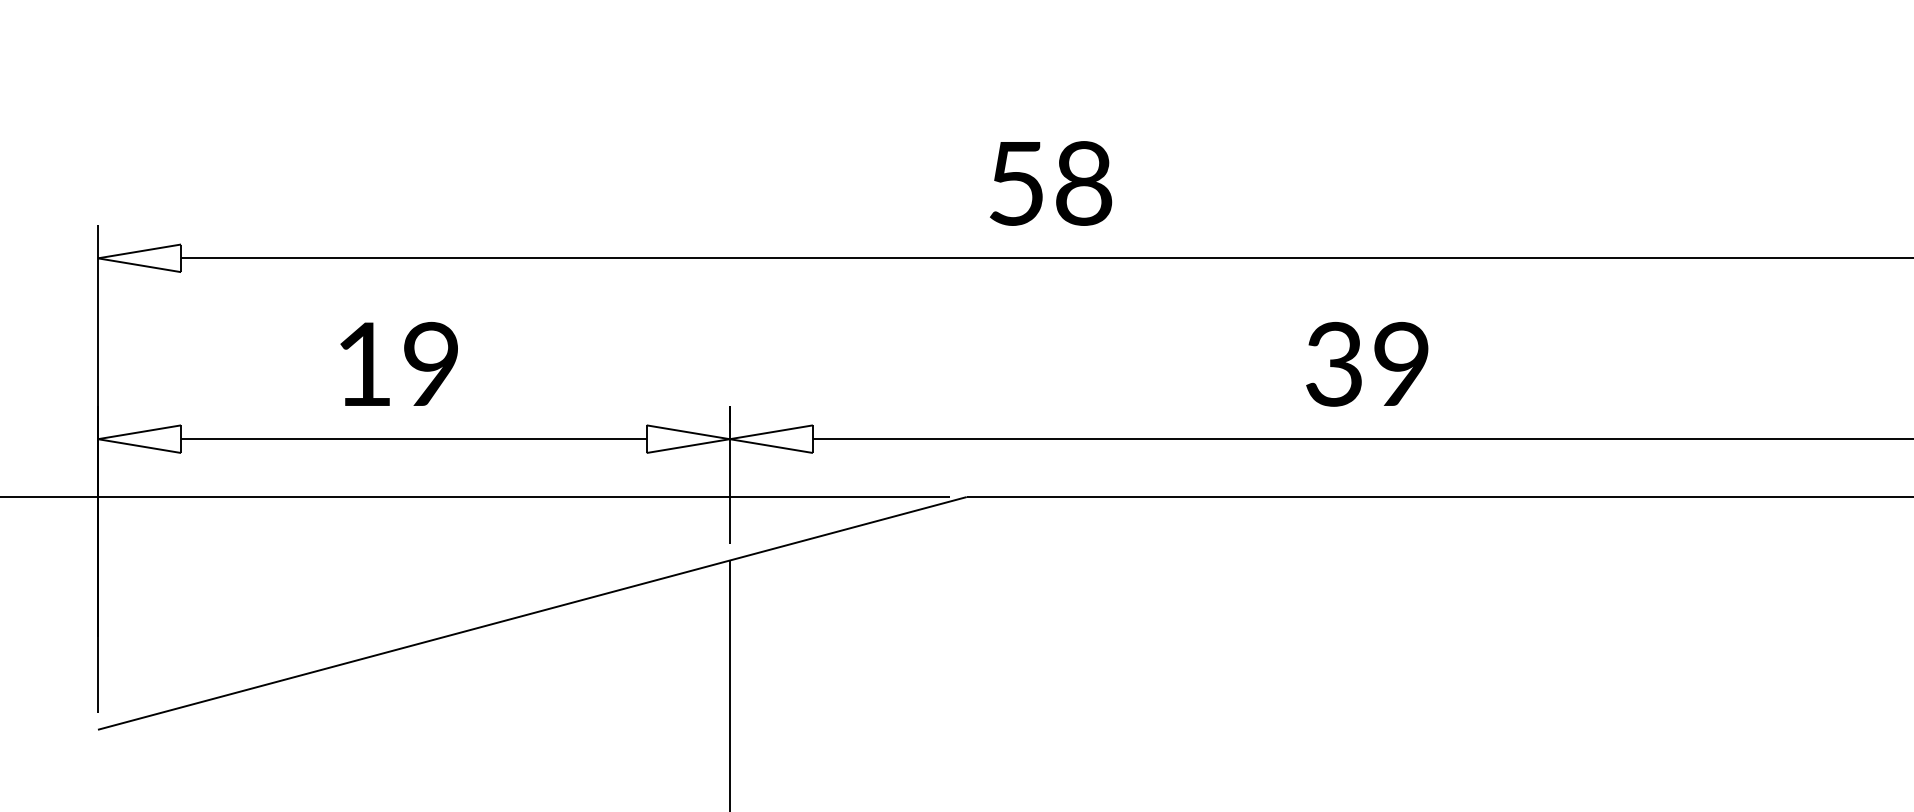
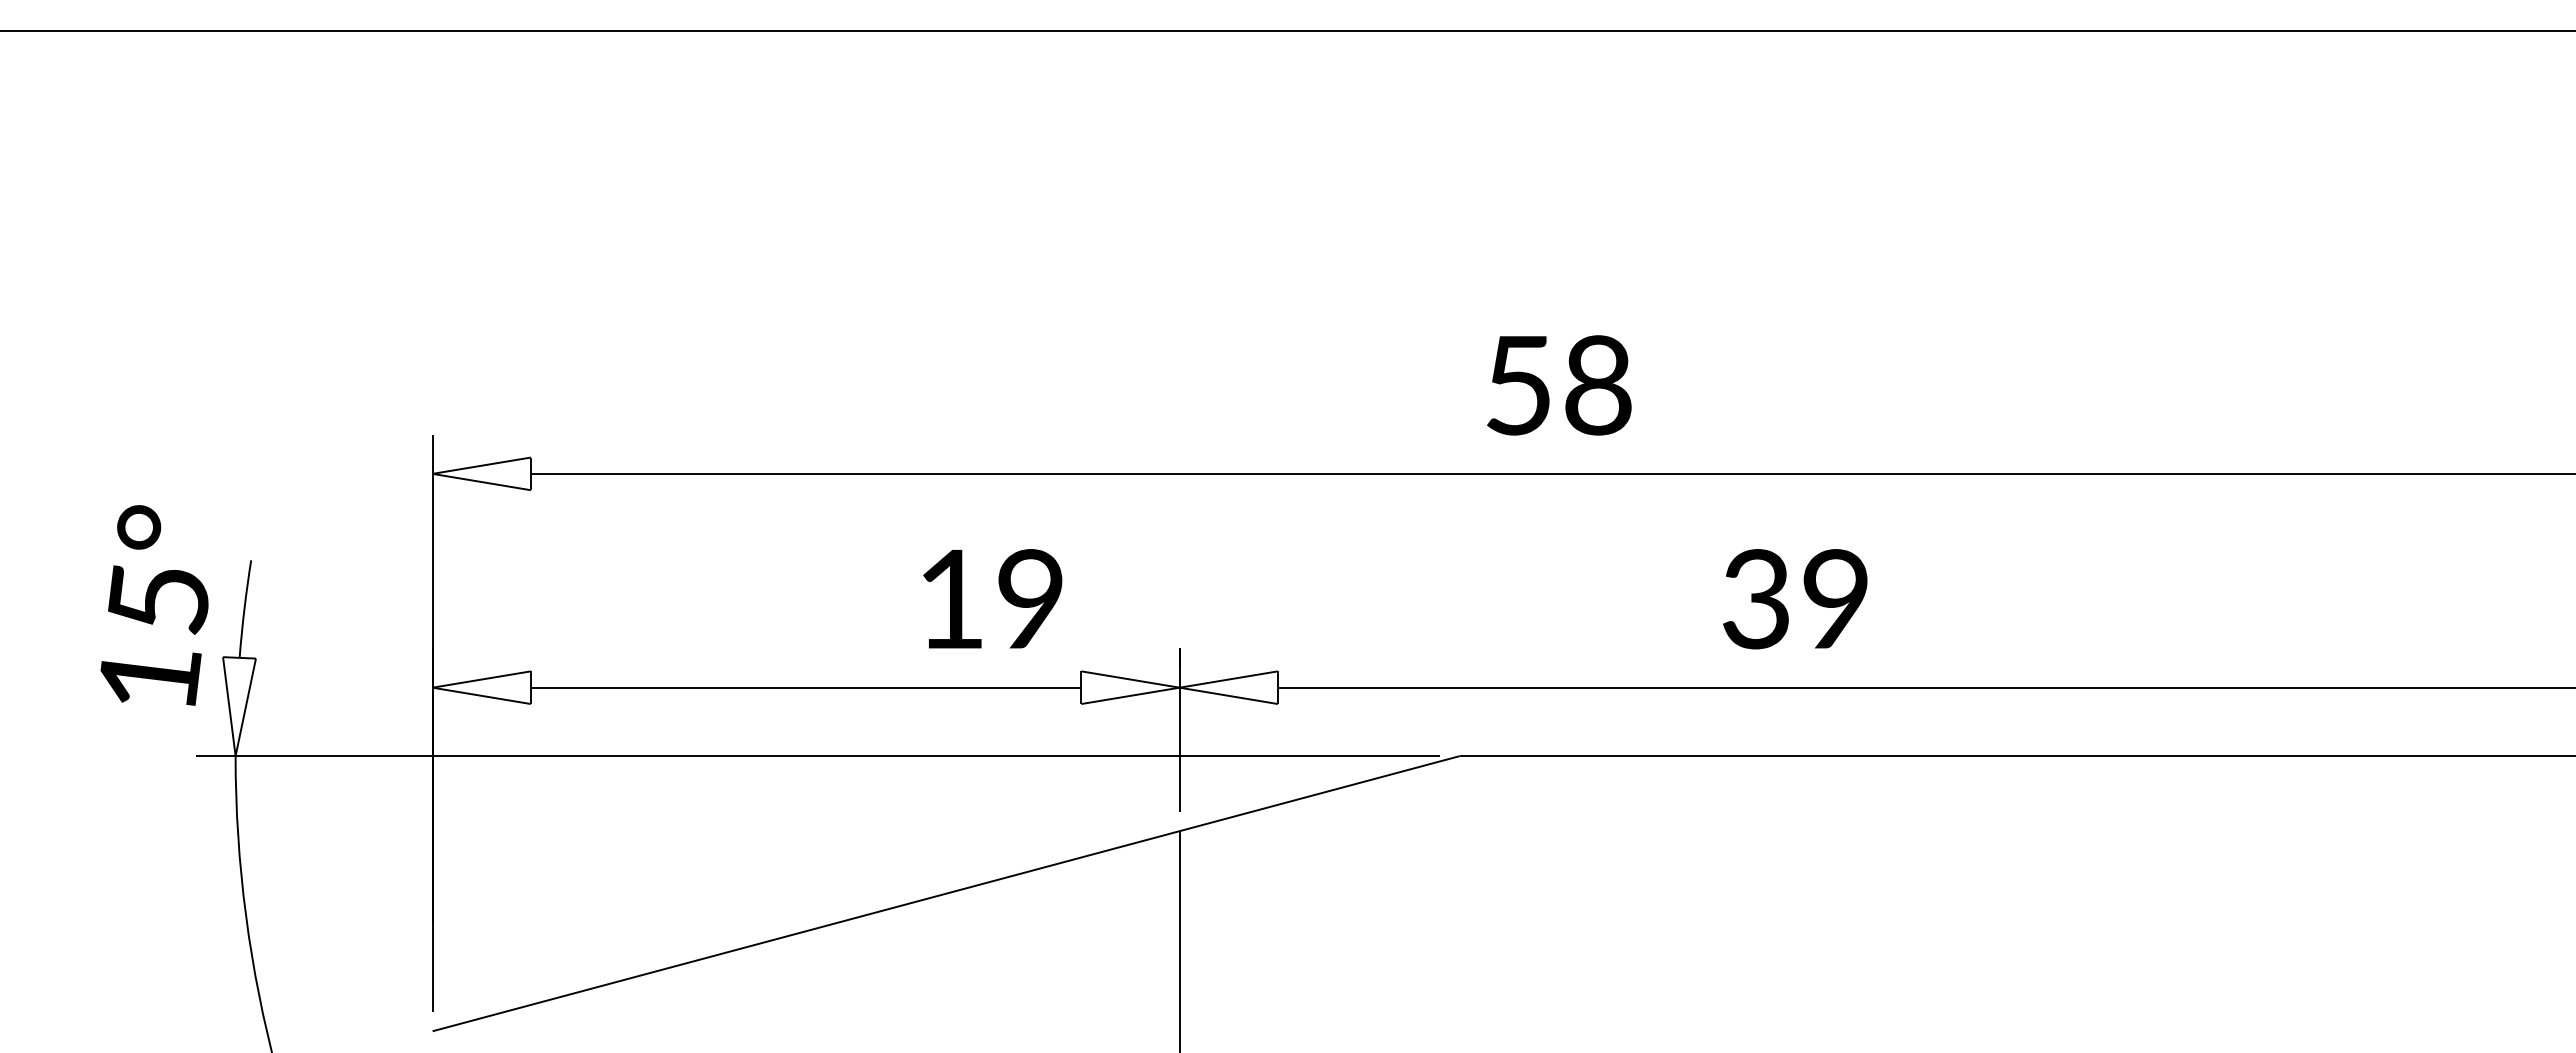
text: (399, 363) -> (992, 598), moved
text: (1367, 364) -> (1795, 599), moved

